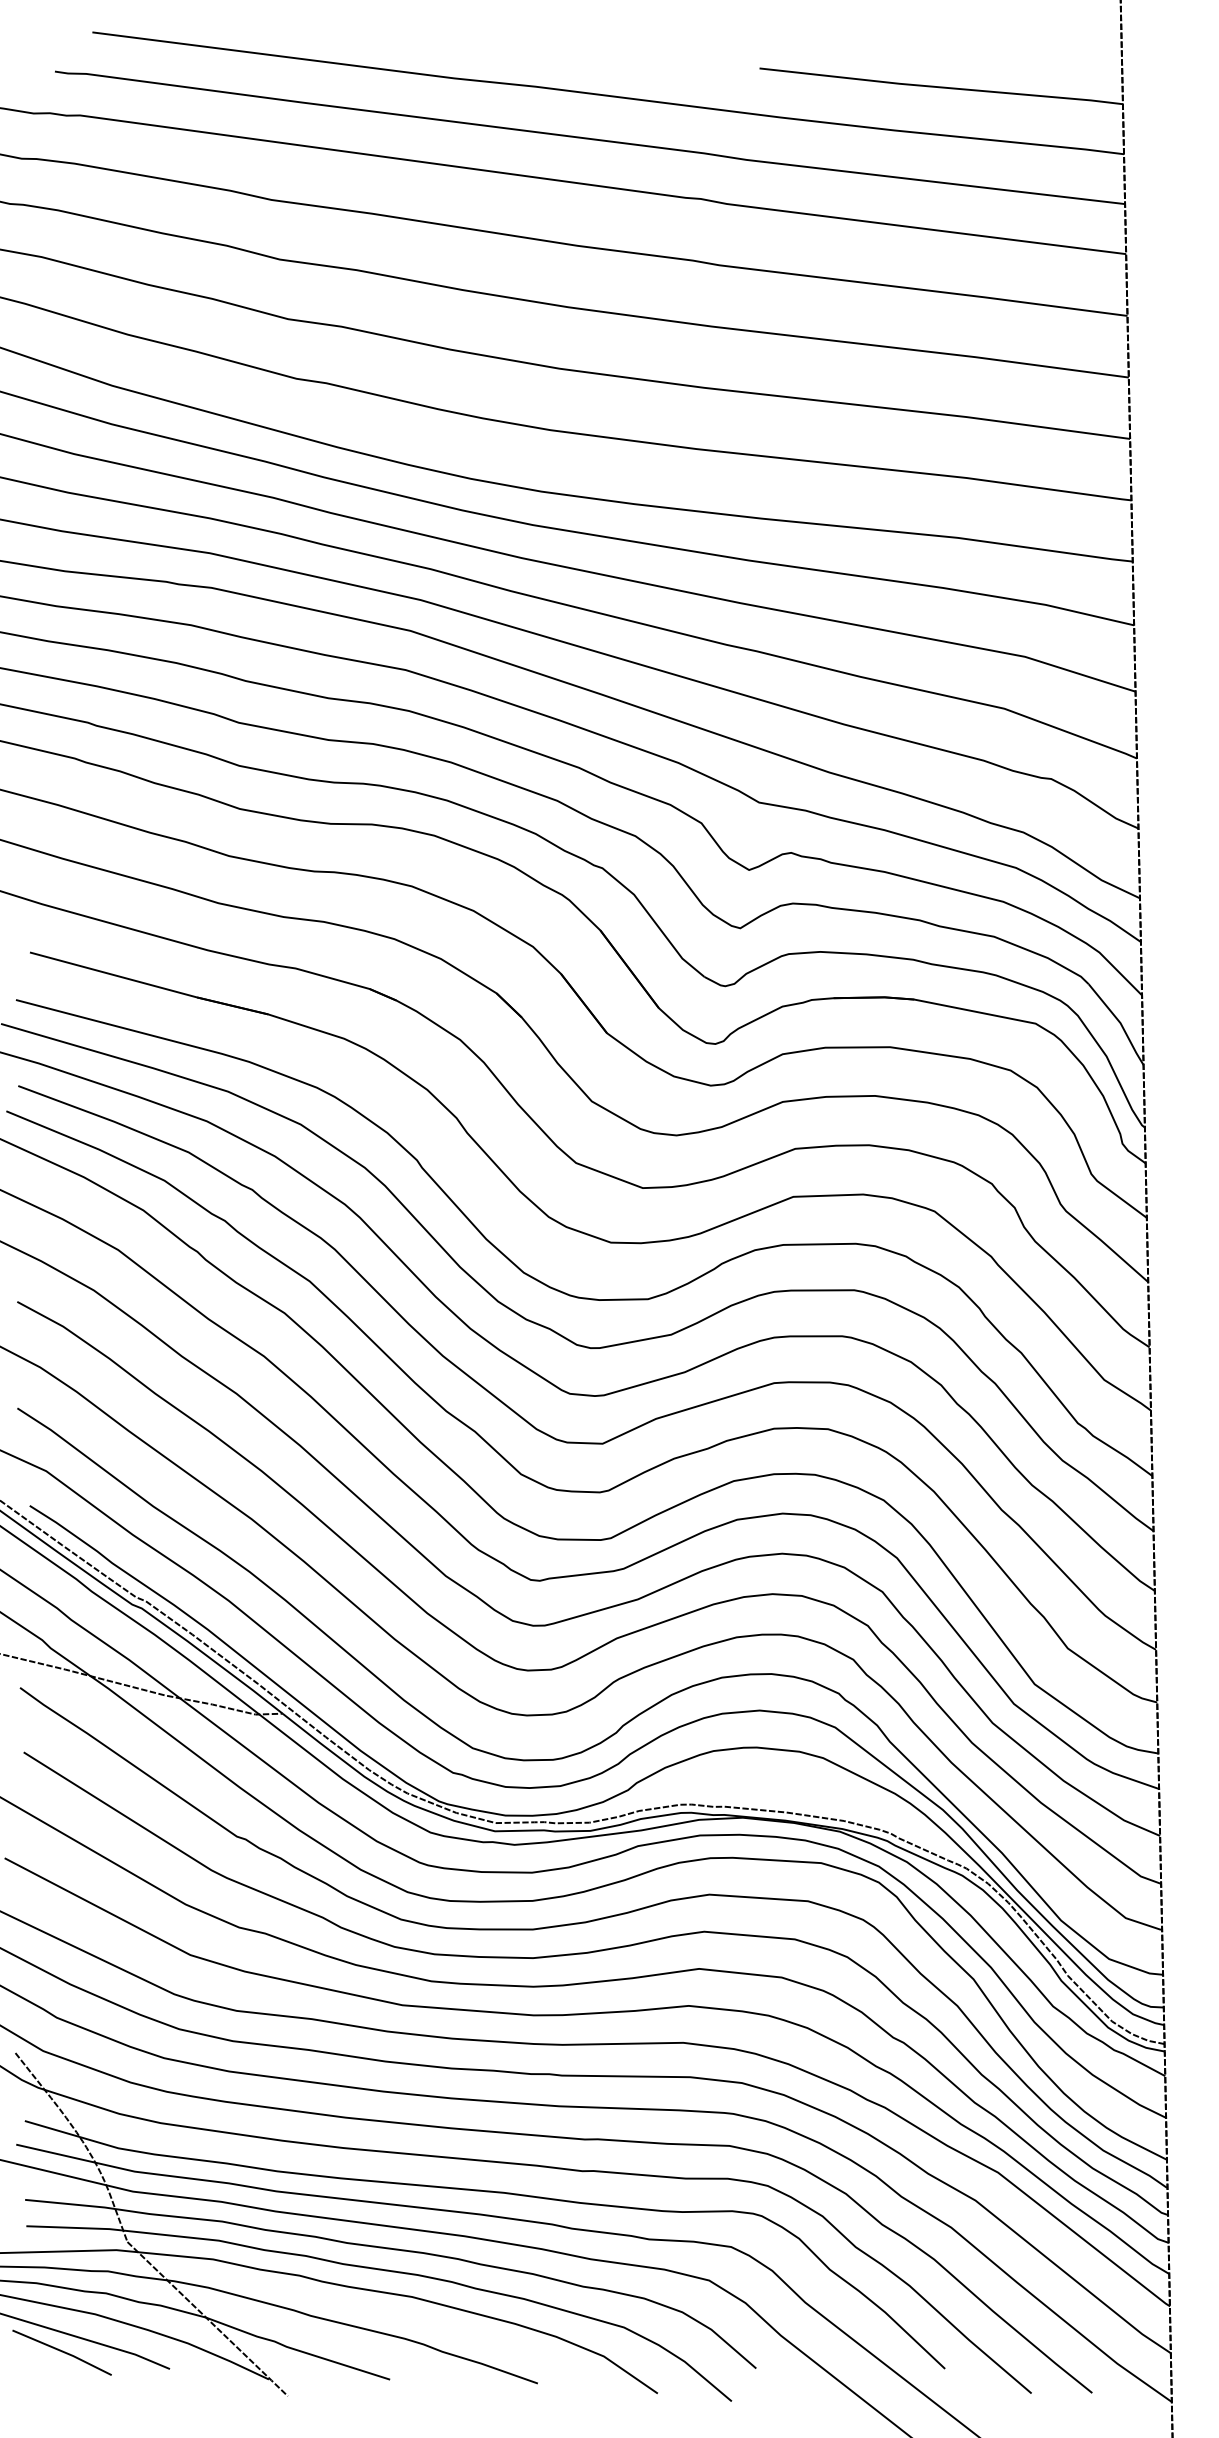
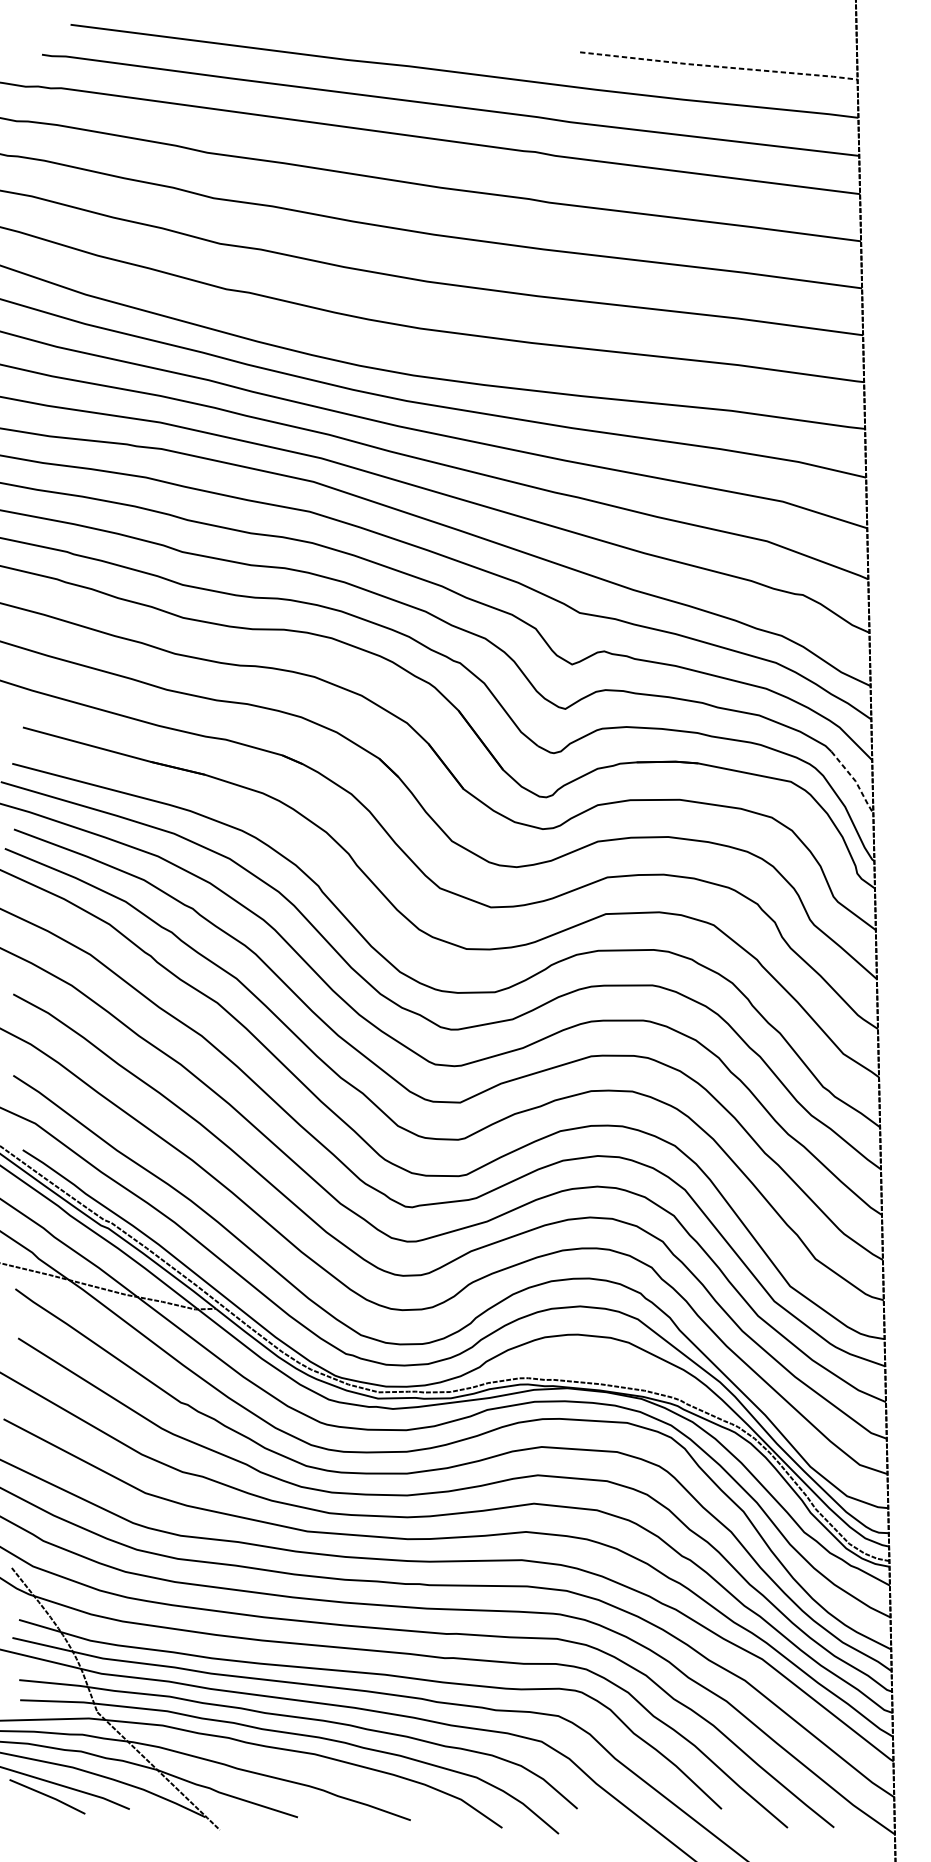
line: (942, 87) -> (719, 66), solid -> dashed
line: (1120, 1023) -> (855, 781), solid -> dashed

